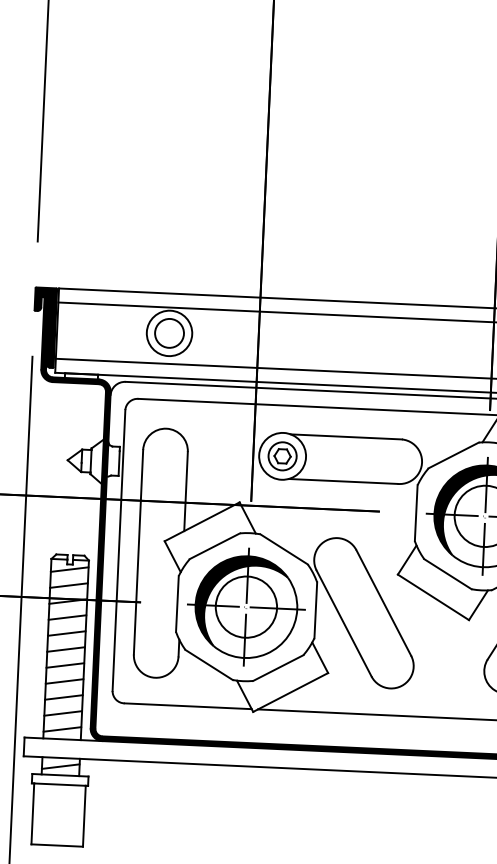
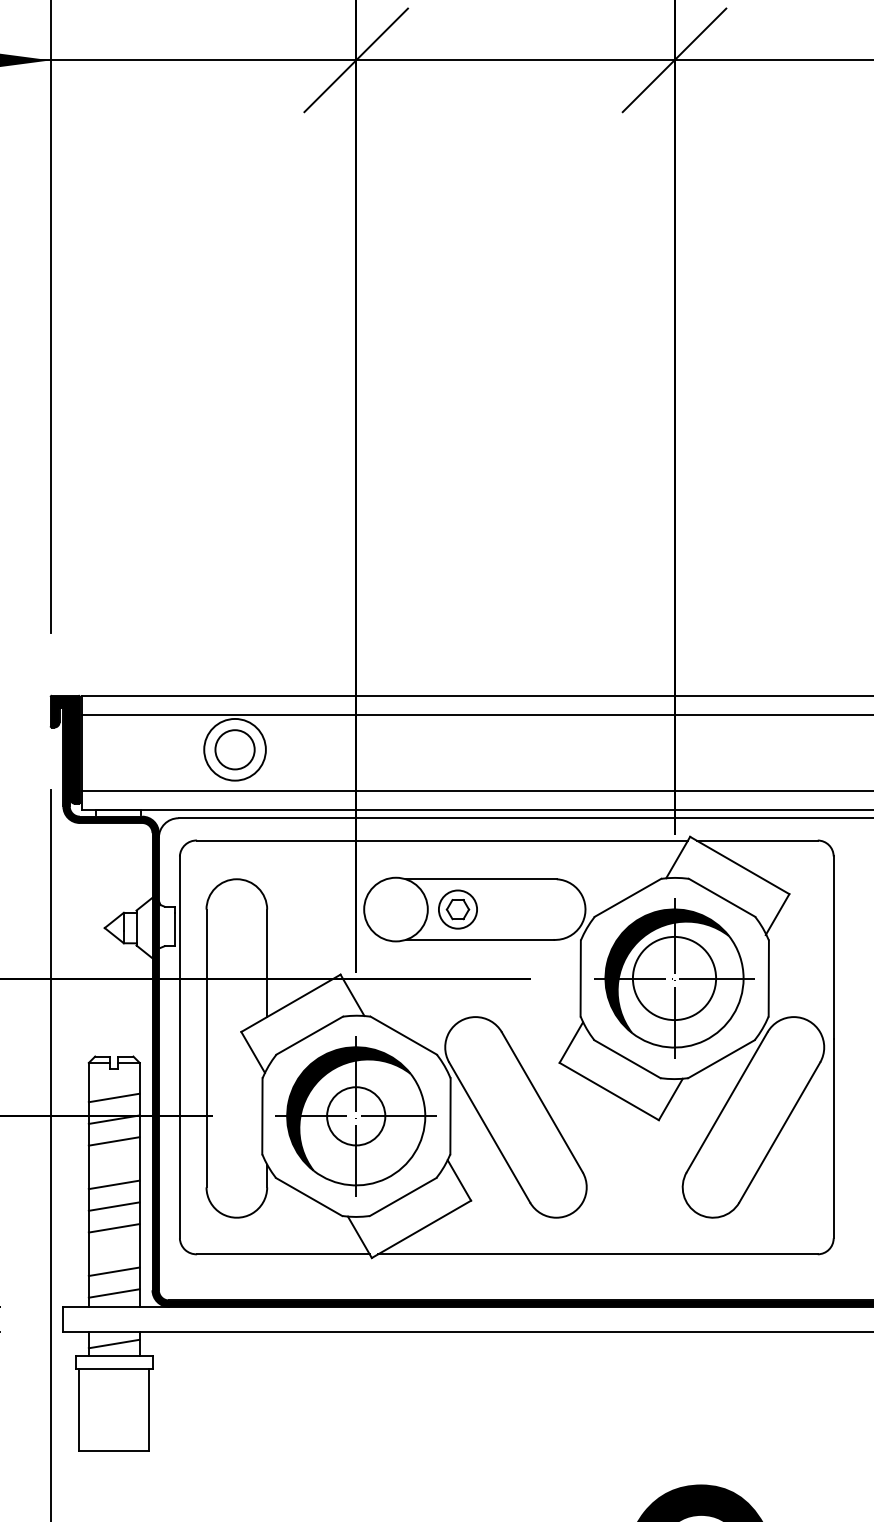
part: (282, 456) -> (457, 909), moved
line: (69, 569) -> (113, 1076), removed
circle: (245, 606) -> (355, 1115), size x0.7
line: (66, 633) -> (113, 1162), removed
line: (63, 697) -> (113, 1249), removed

